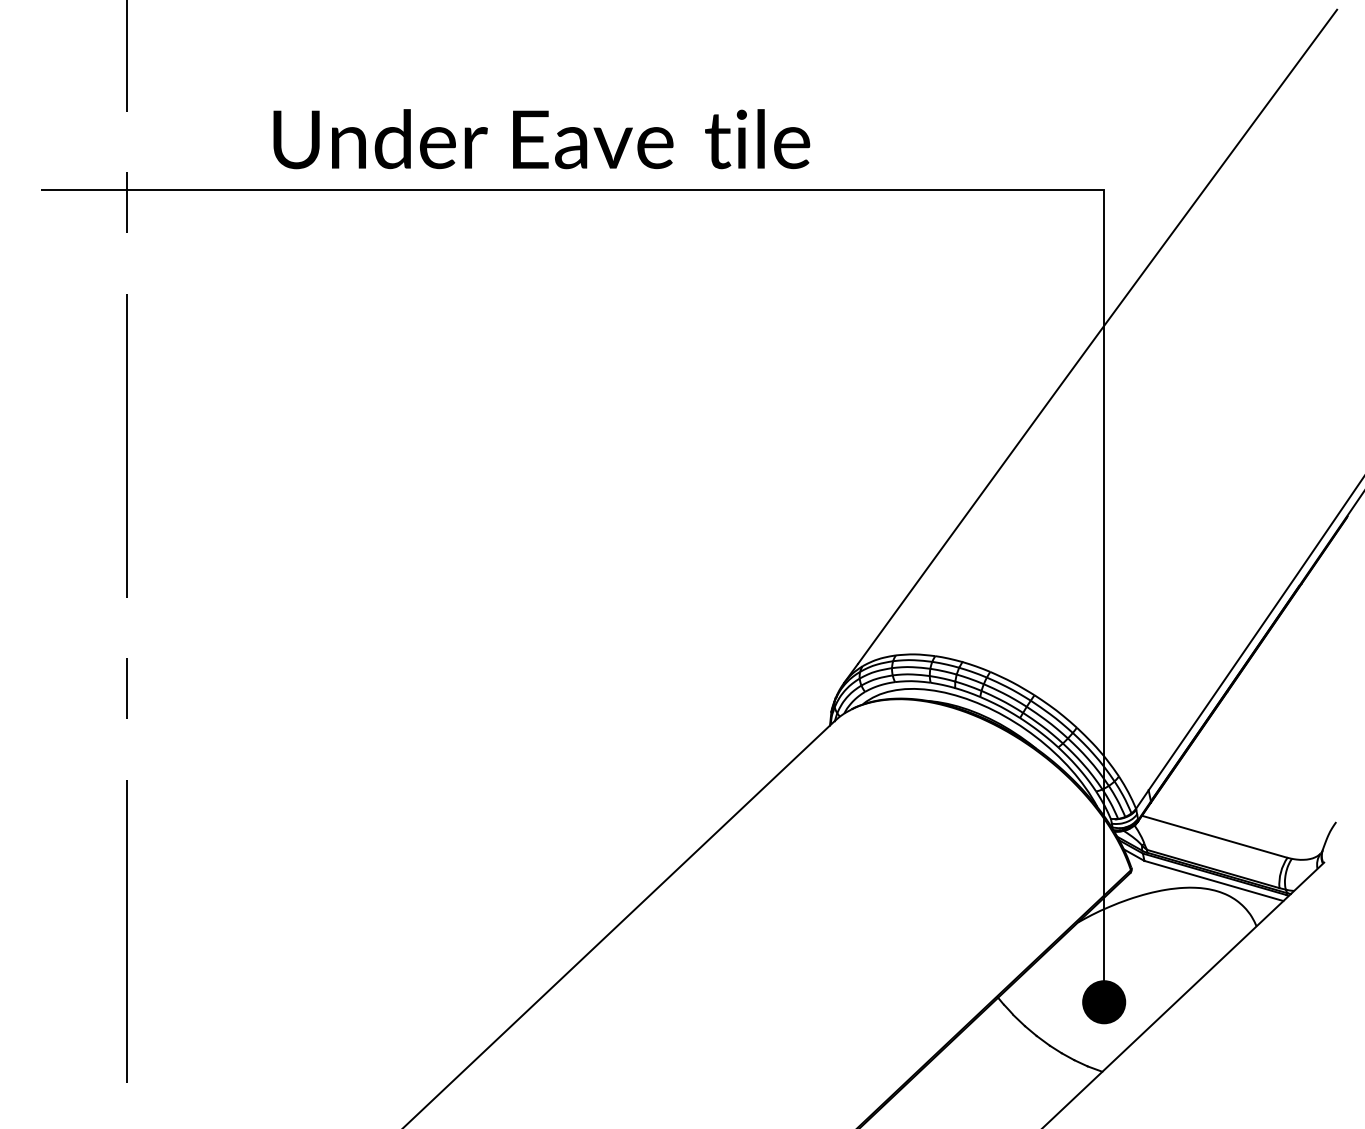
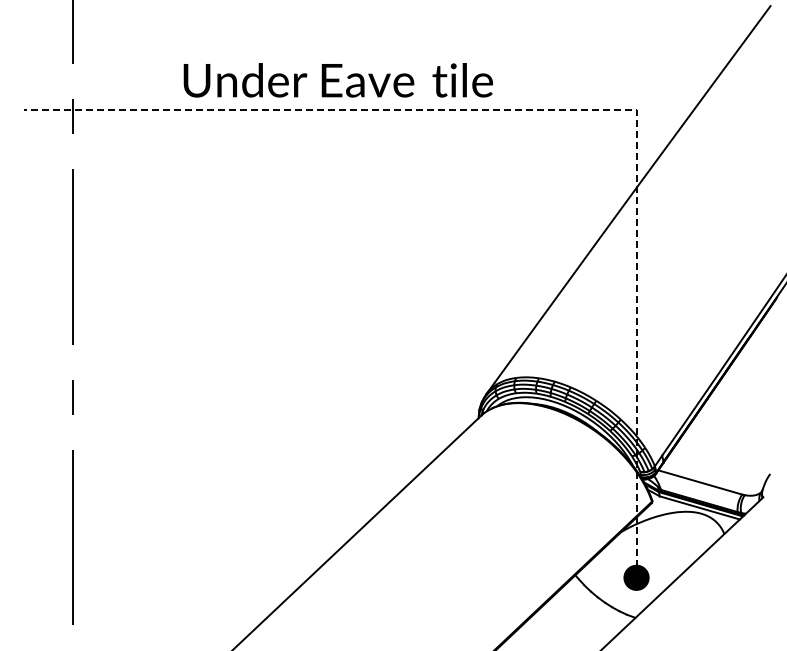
text: (540, 139) -> (337, 80), moved
line: (979, 189) -> (564, 109), solid -> dashed

